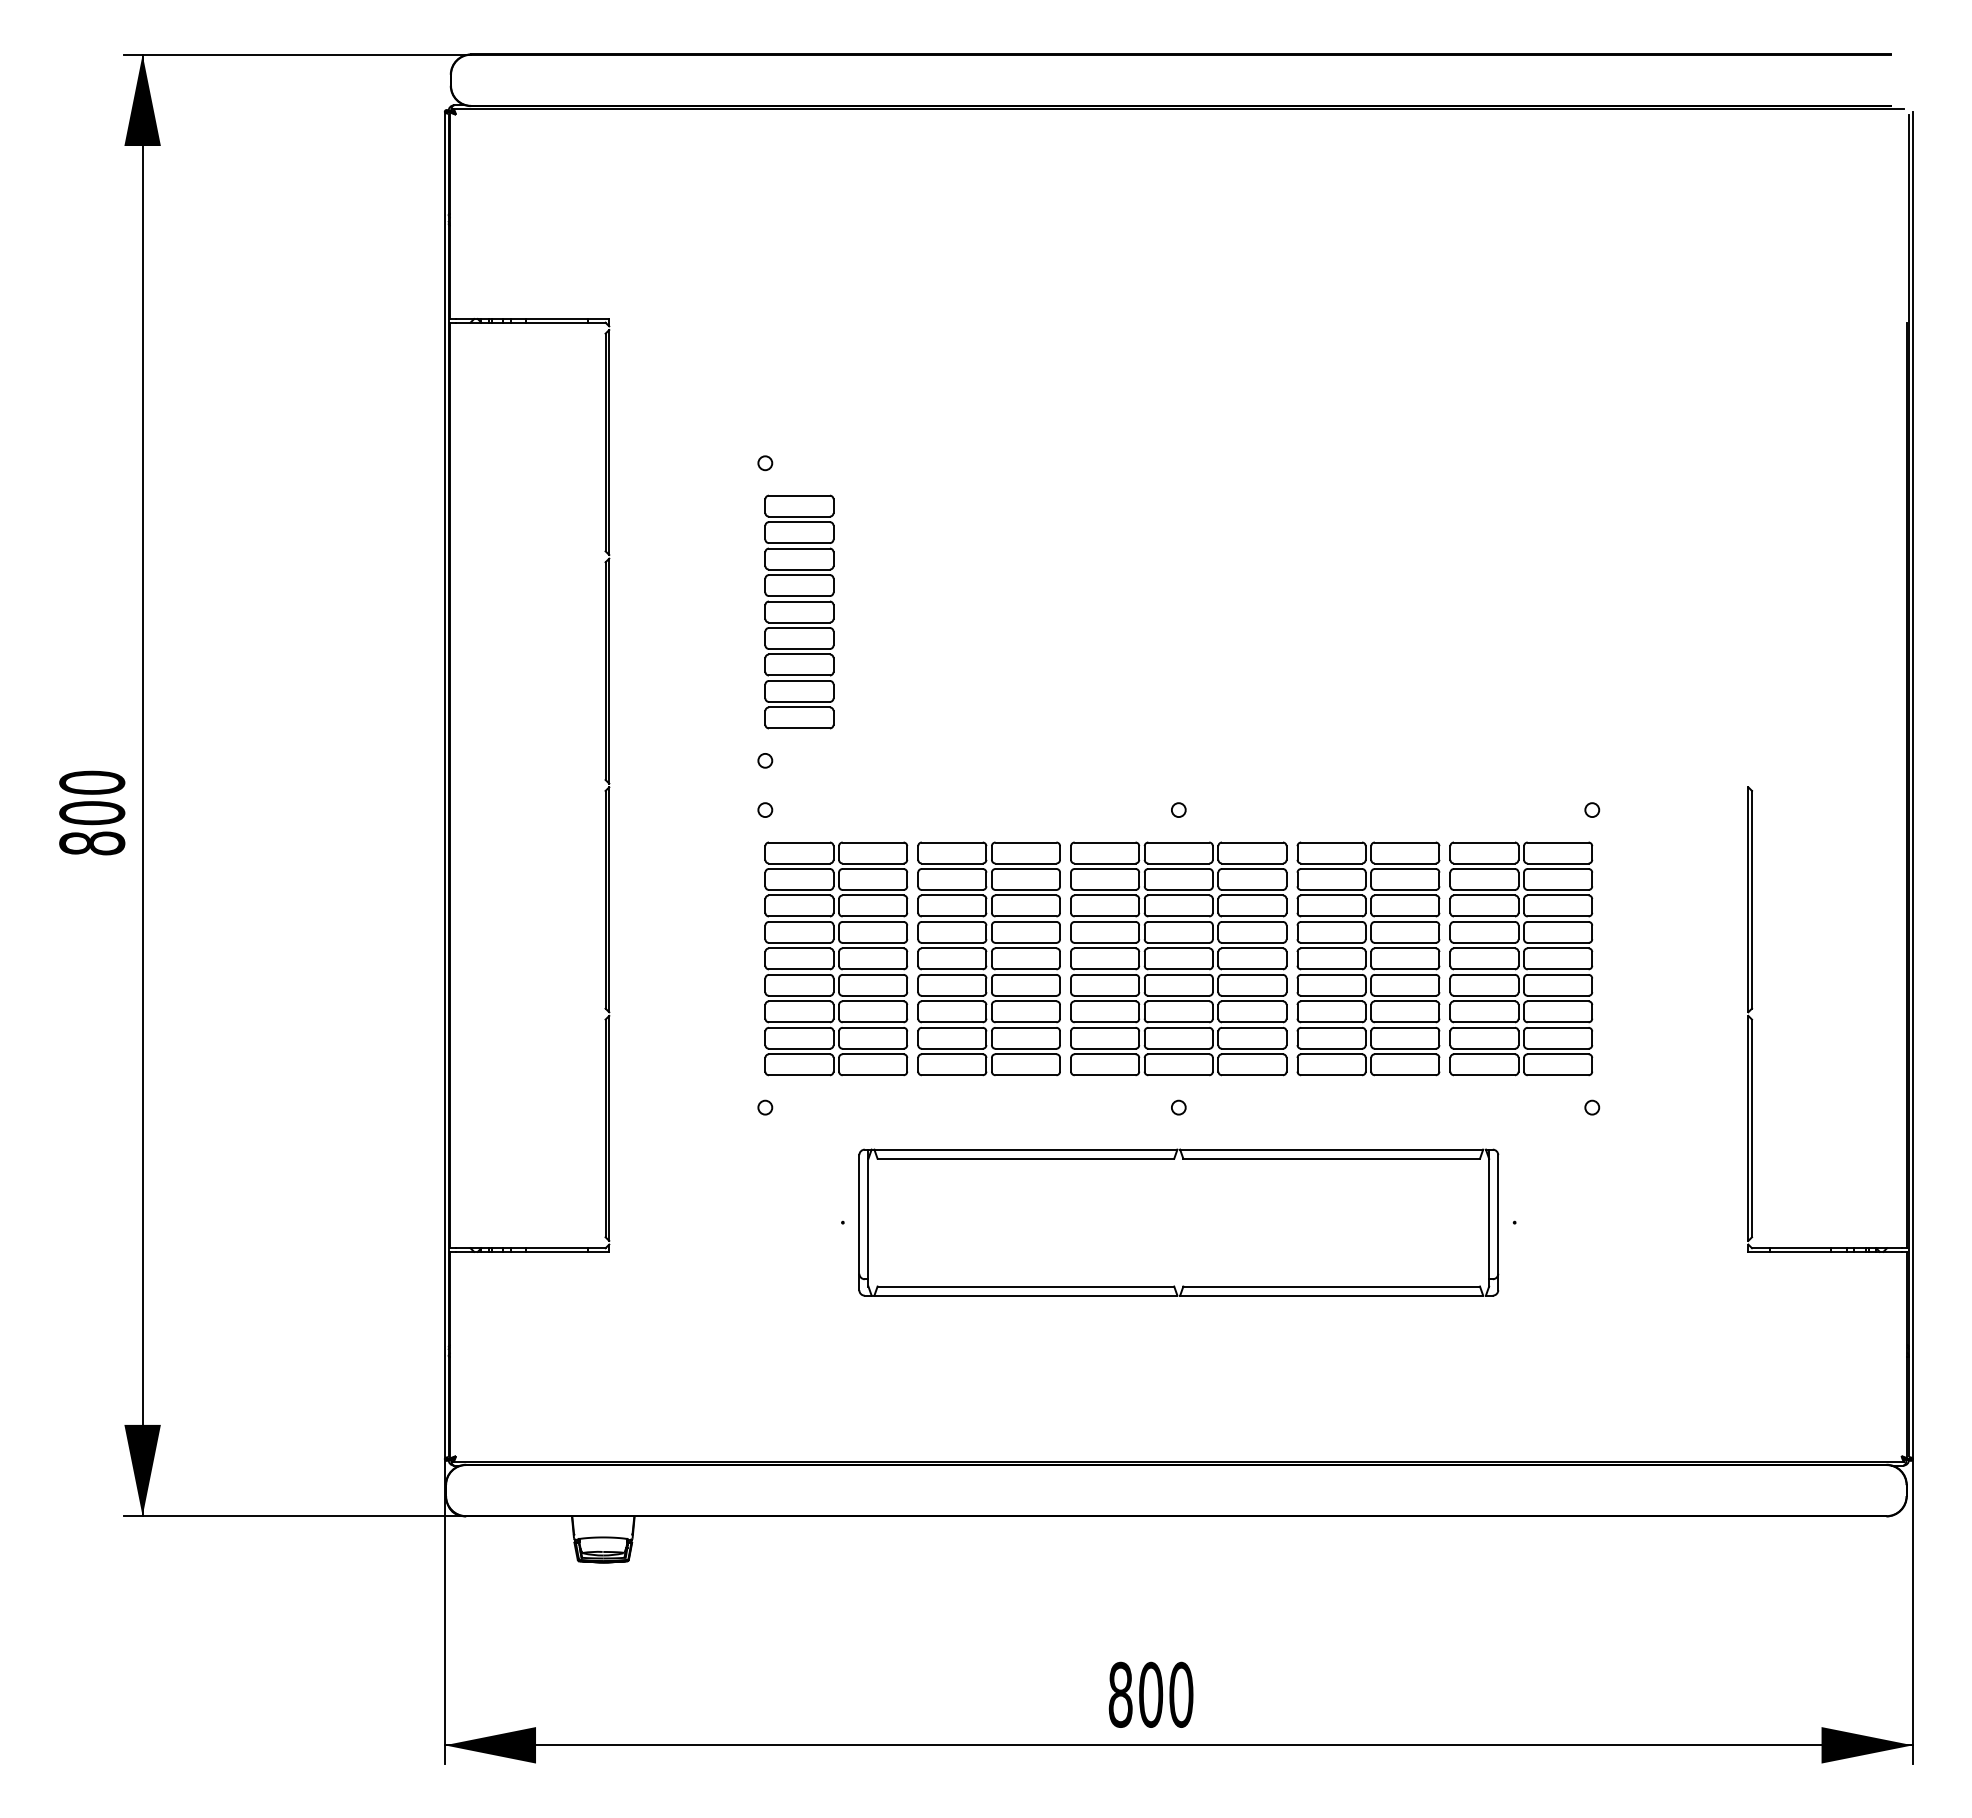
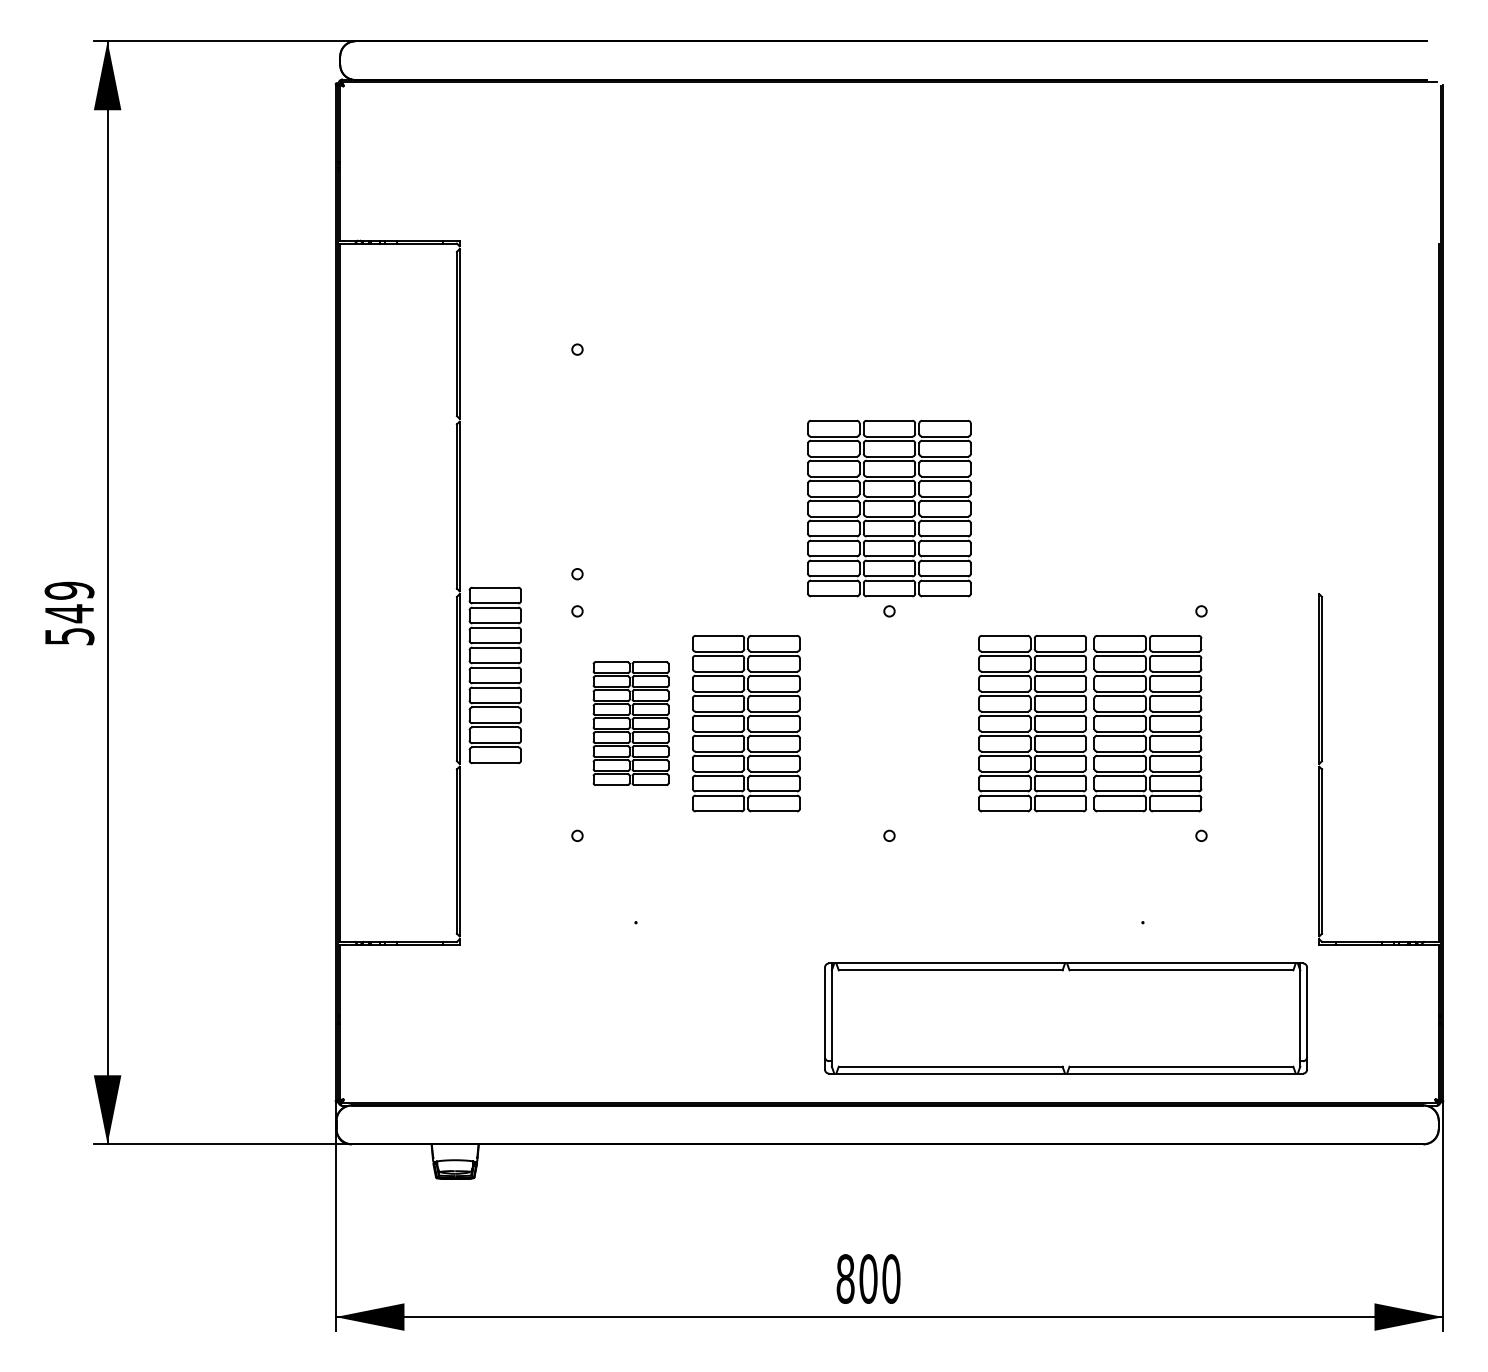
part: (799, 611) -> (495, 675), moved
text: (92, 812) -> (69, 613), 800 -> 549
part: (836, 958) -> (631, 723), size x0.7
part: (1178, 958) -> (889, 508), moved
part: (1178, 1222) -> (1065, 1018), moved

